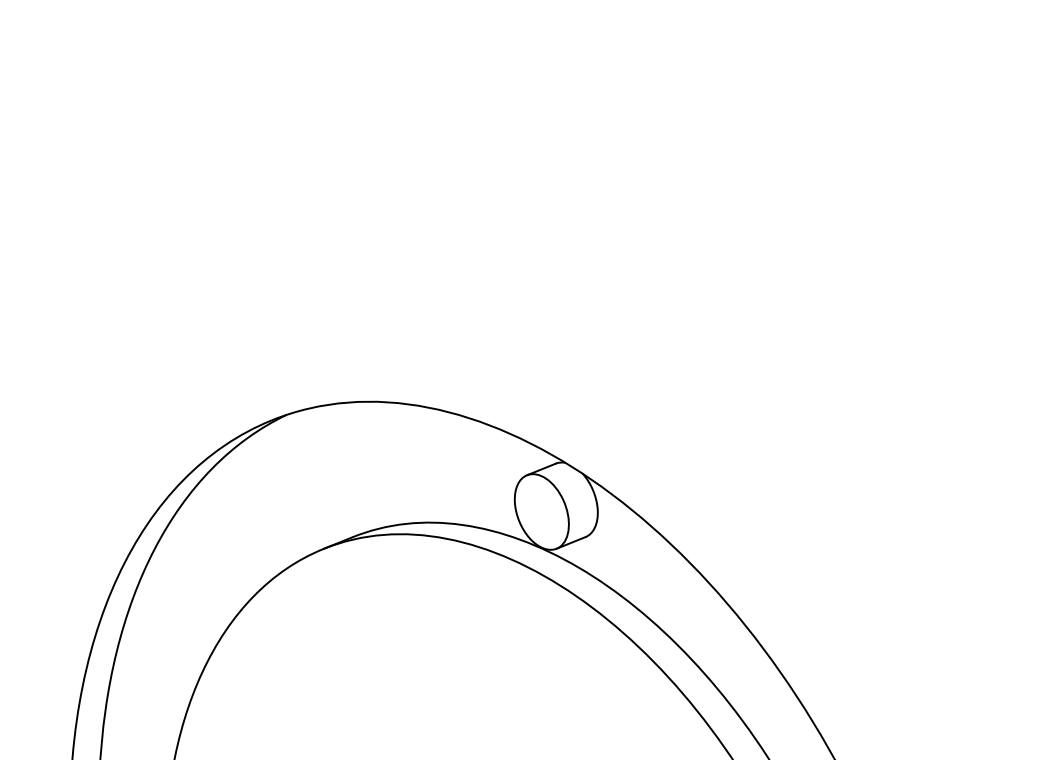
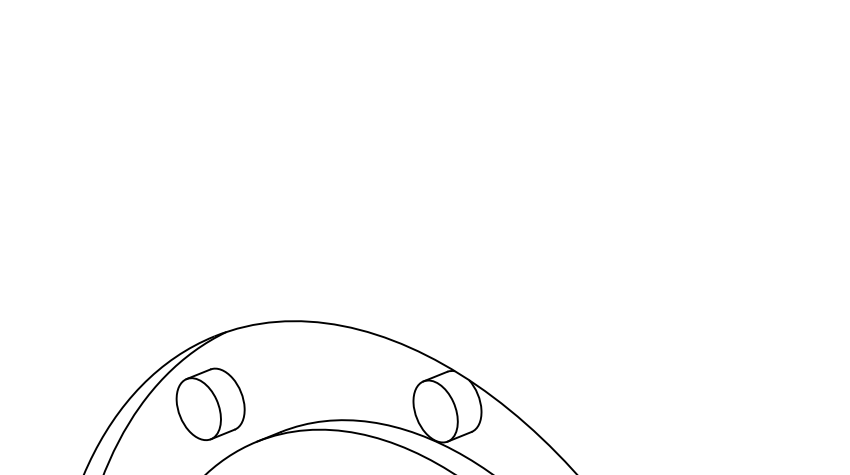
part: (266, 502) -> (210, 403), added

